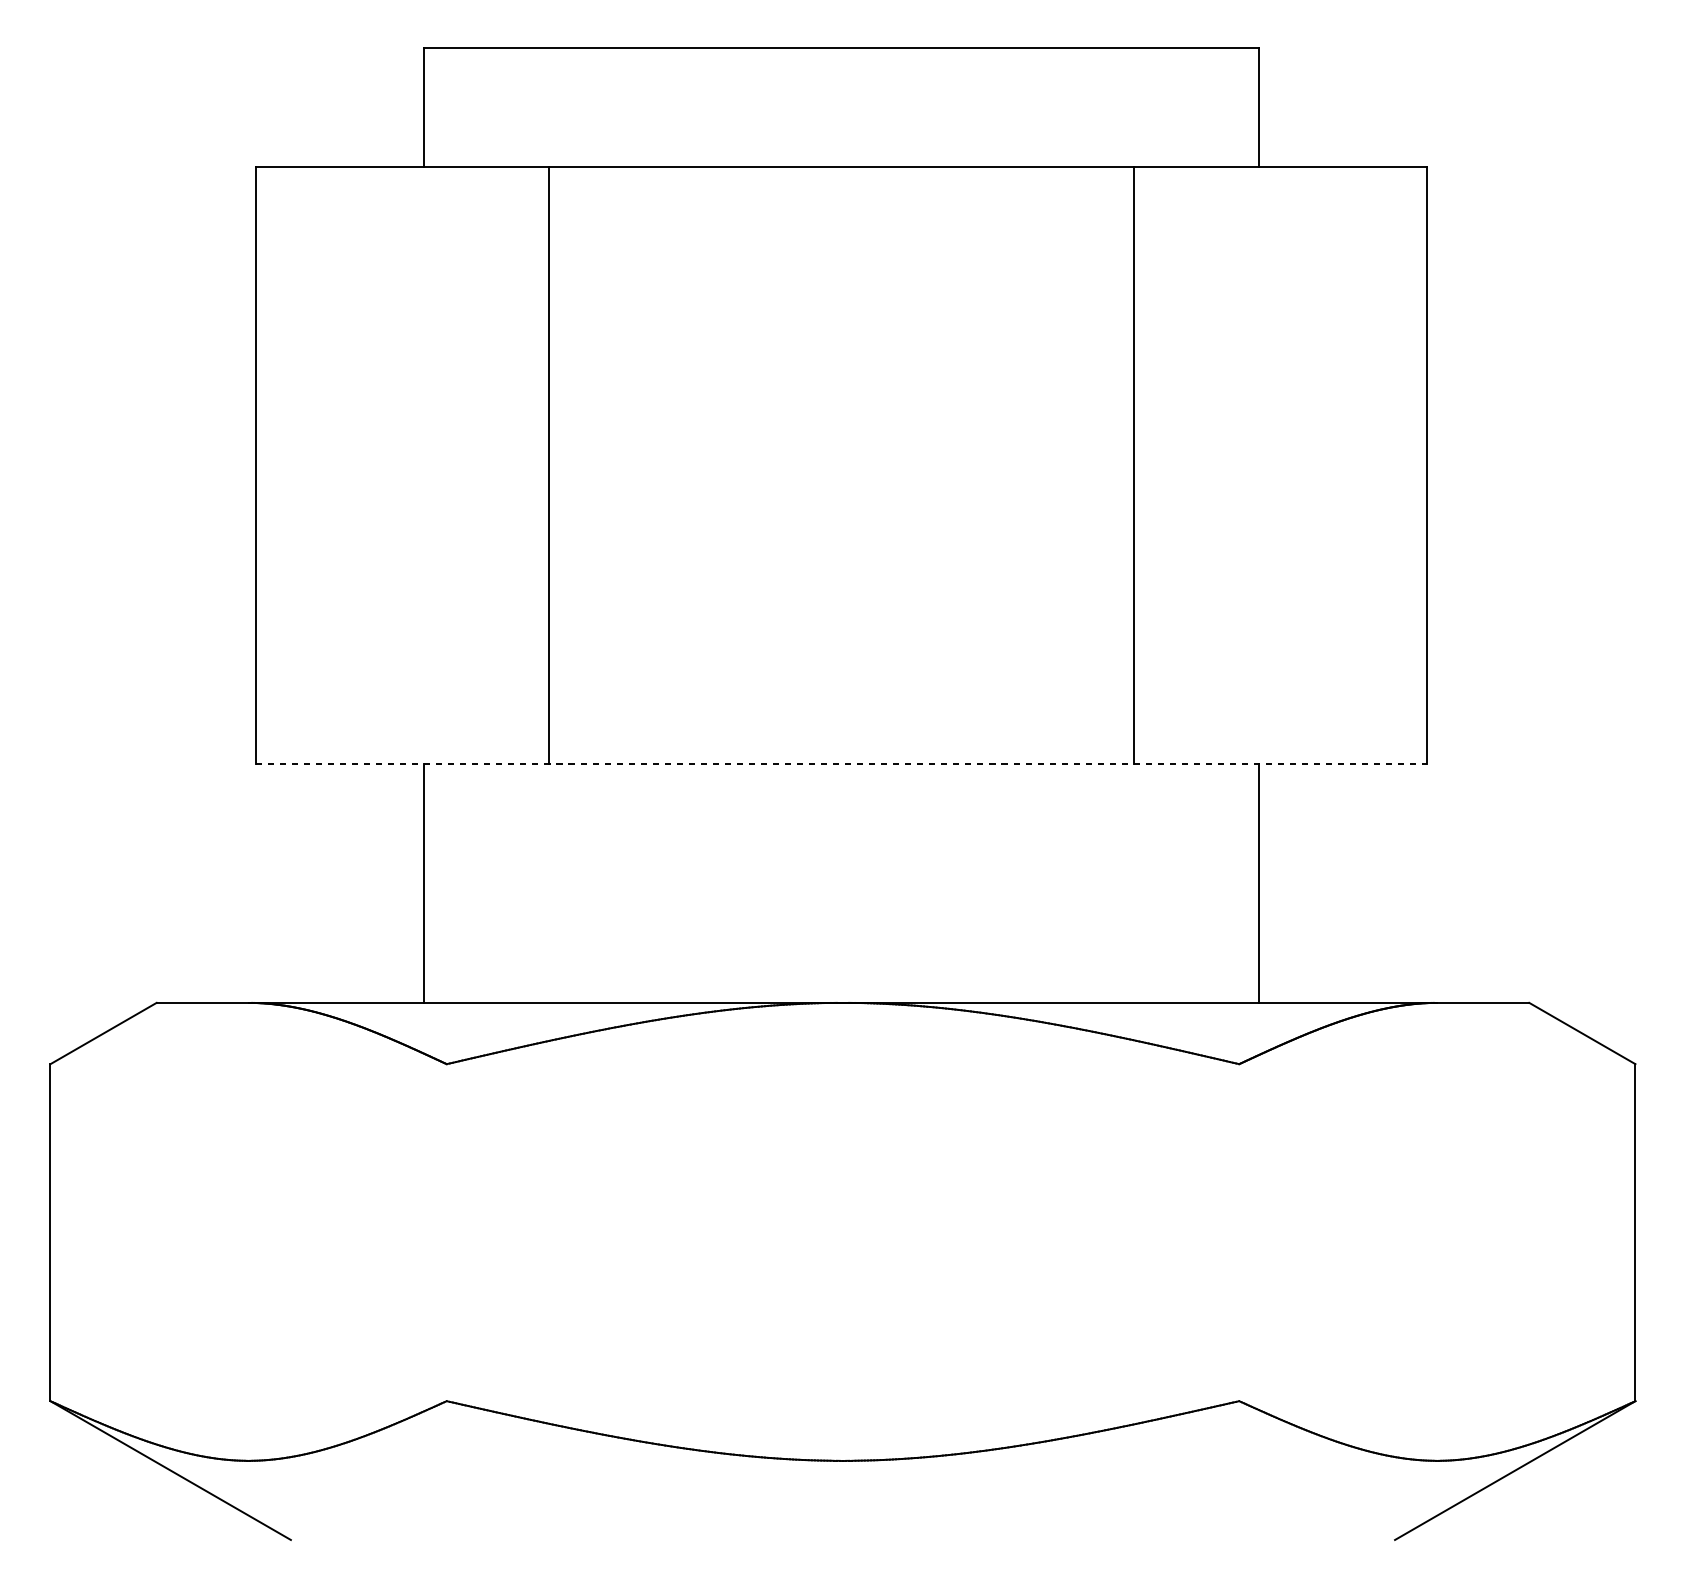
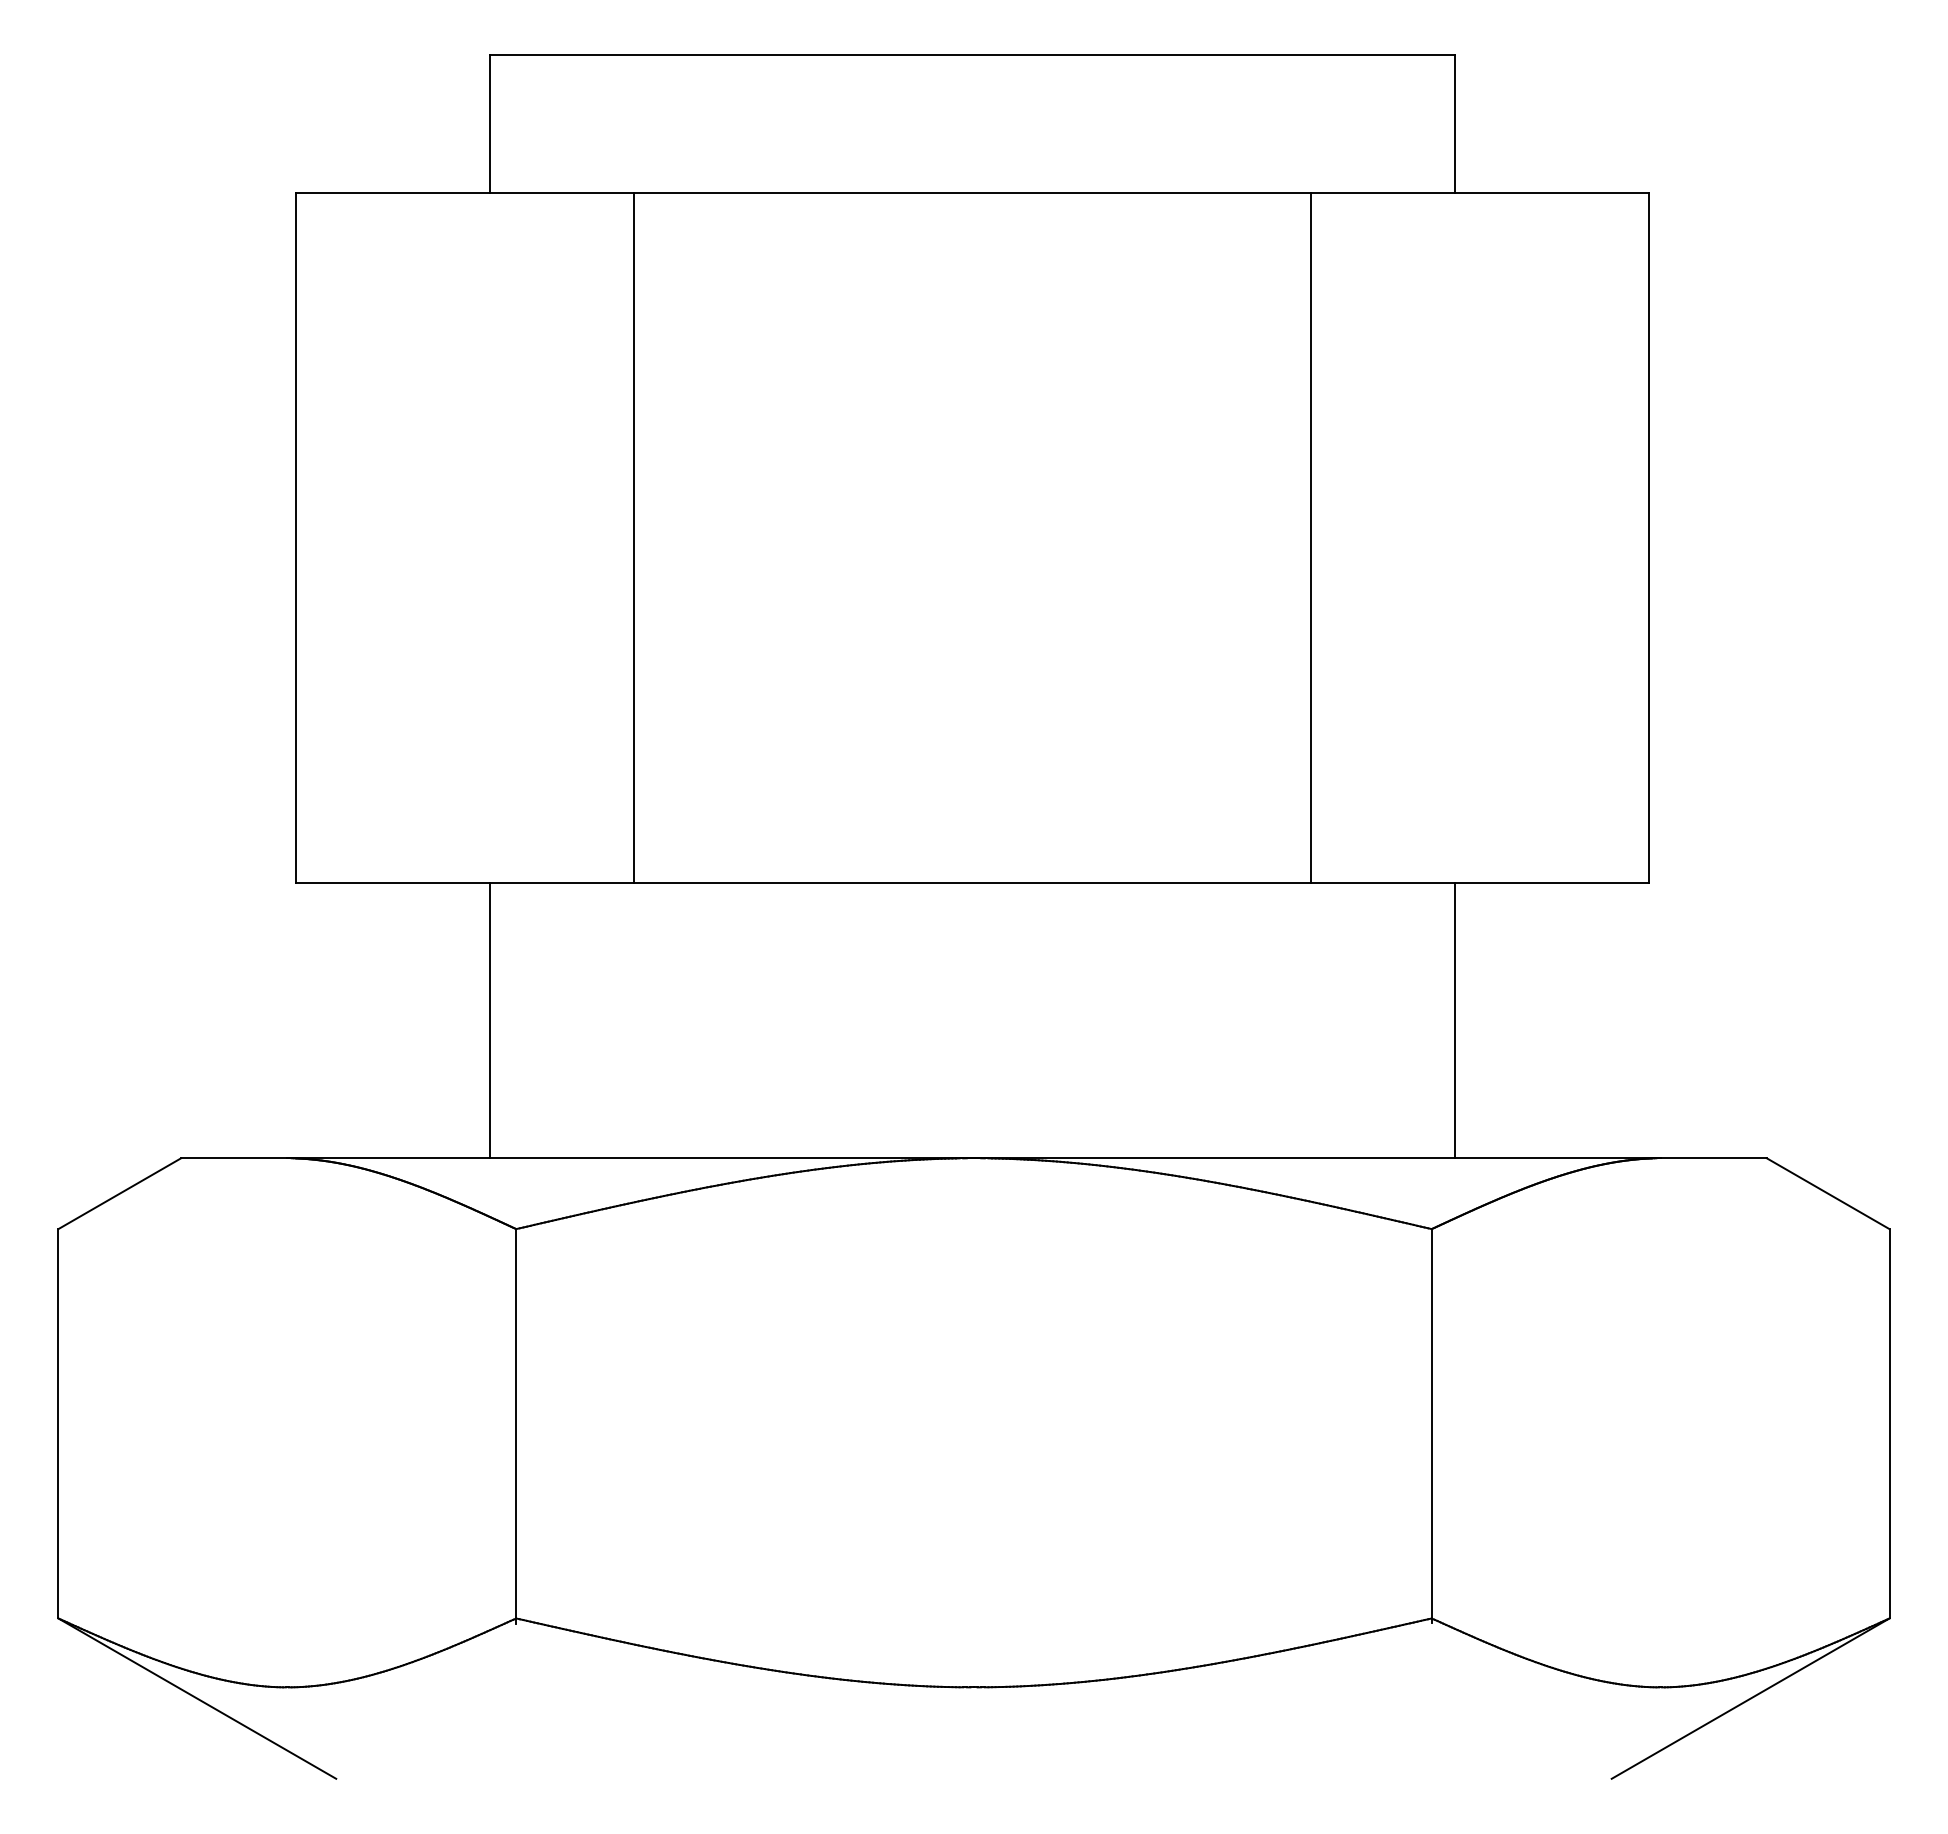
line: (841, 764) -> (972, 882), dashed -> solid
line: (1239, 1234) -> (1431, 1425), added
line: (446, 1235) -> (516, 1426), added

